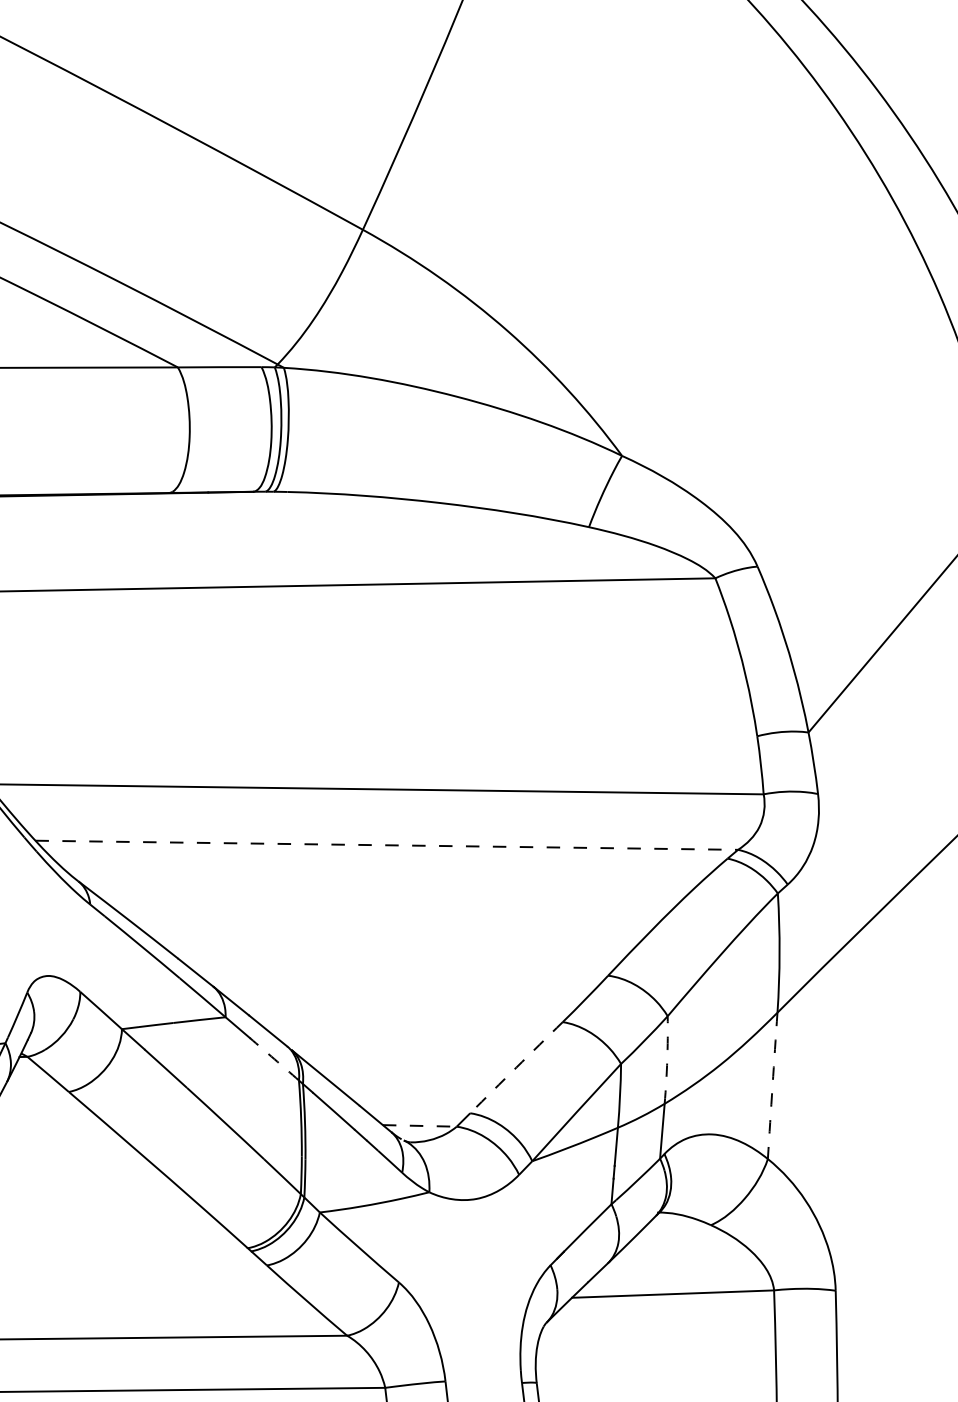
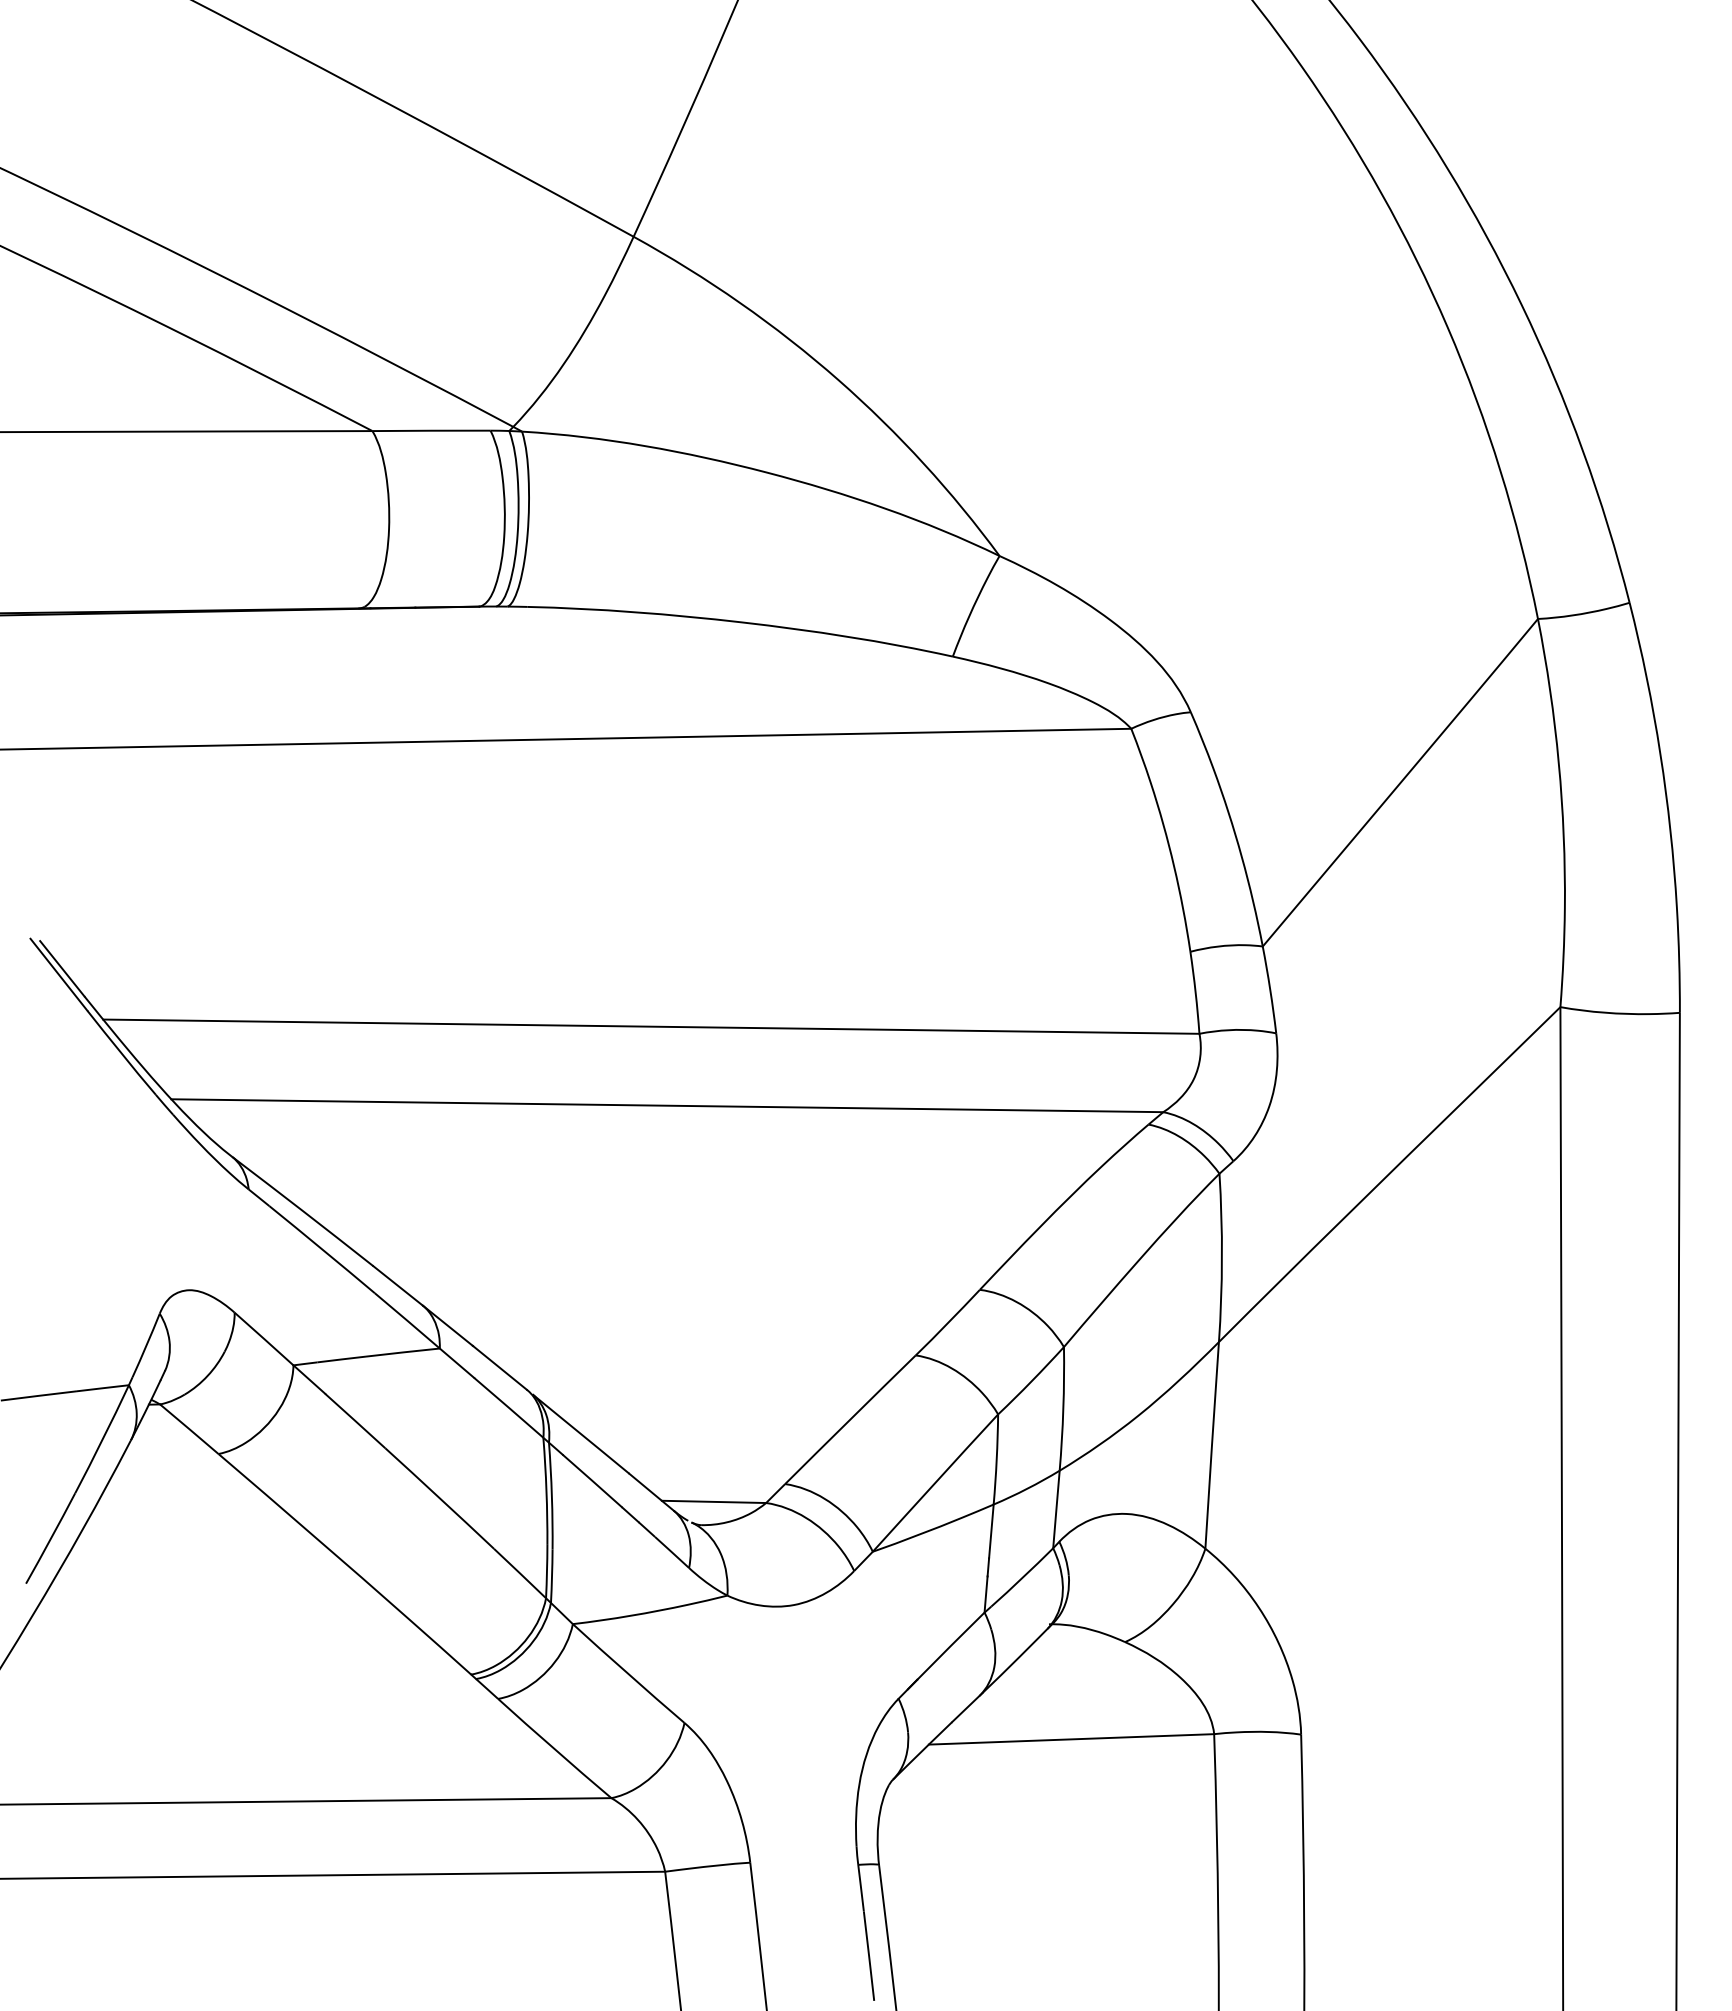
line: (386, 845) -> (667, 1105), dashed -> solid
arc: (274, 1059) -> (508, 1407), dashed -> solid
arc: (667, 1059) -> (1063, 1408), dashed -> solid
arc: (516, 1067) -> (850, 1419), dashed -> solid
arc: (772, 1085) -> (1212, 1445), dashed -> solid
line: (420, 1125) -> (714, 1501), dashed -> solid

